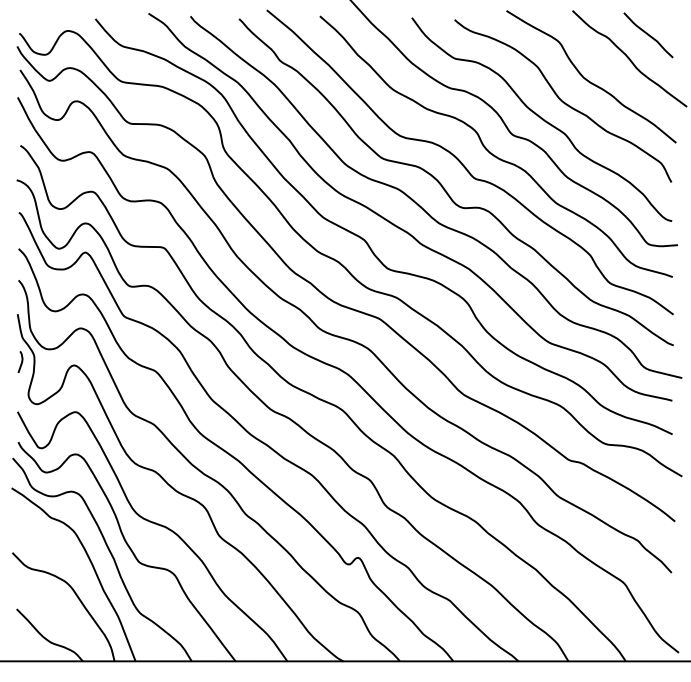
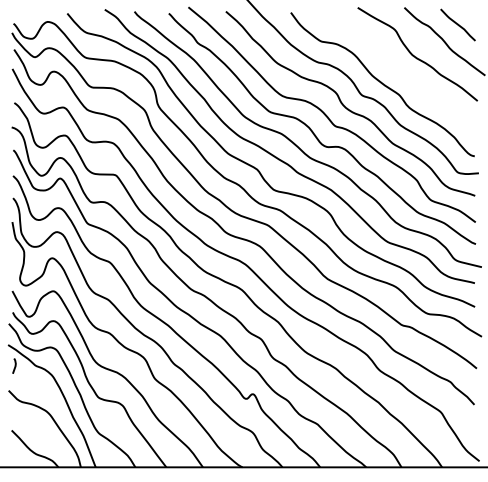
curve: (562, 100) -> (397, 71), removed
curve: (21, 361) -> (15, 365), moved

